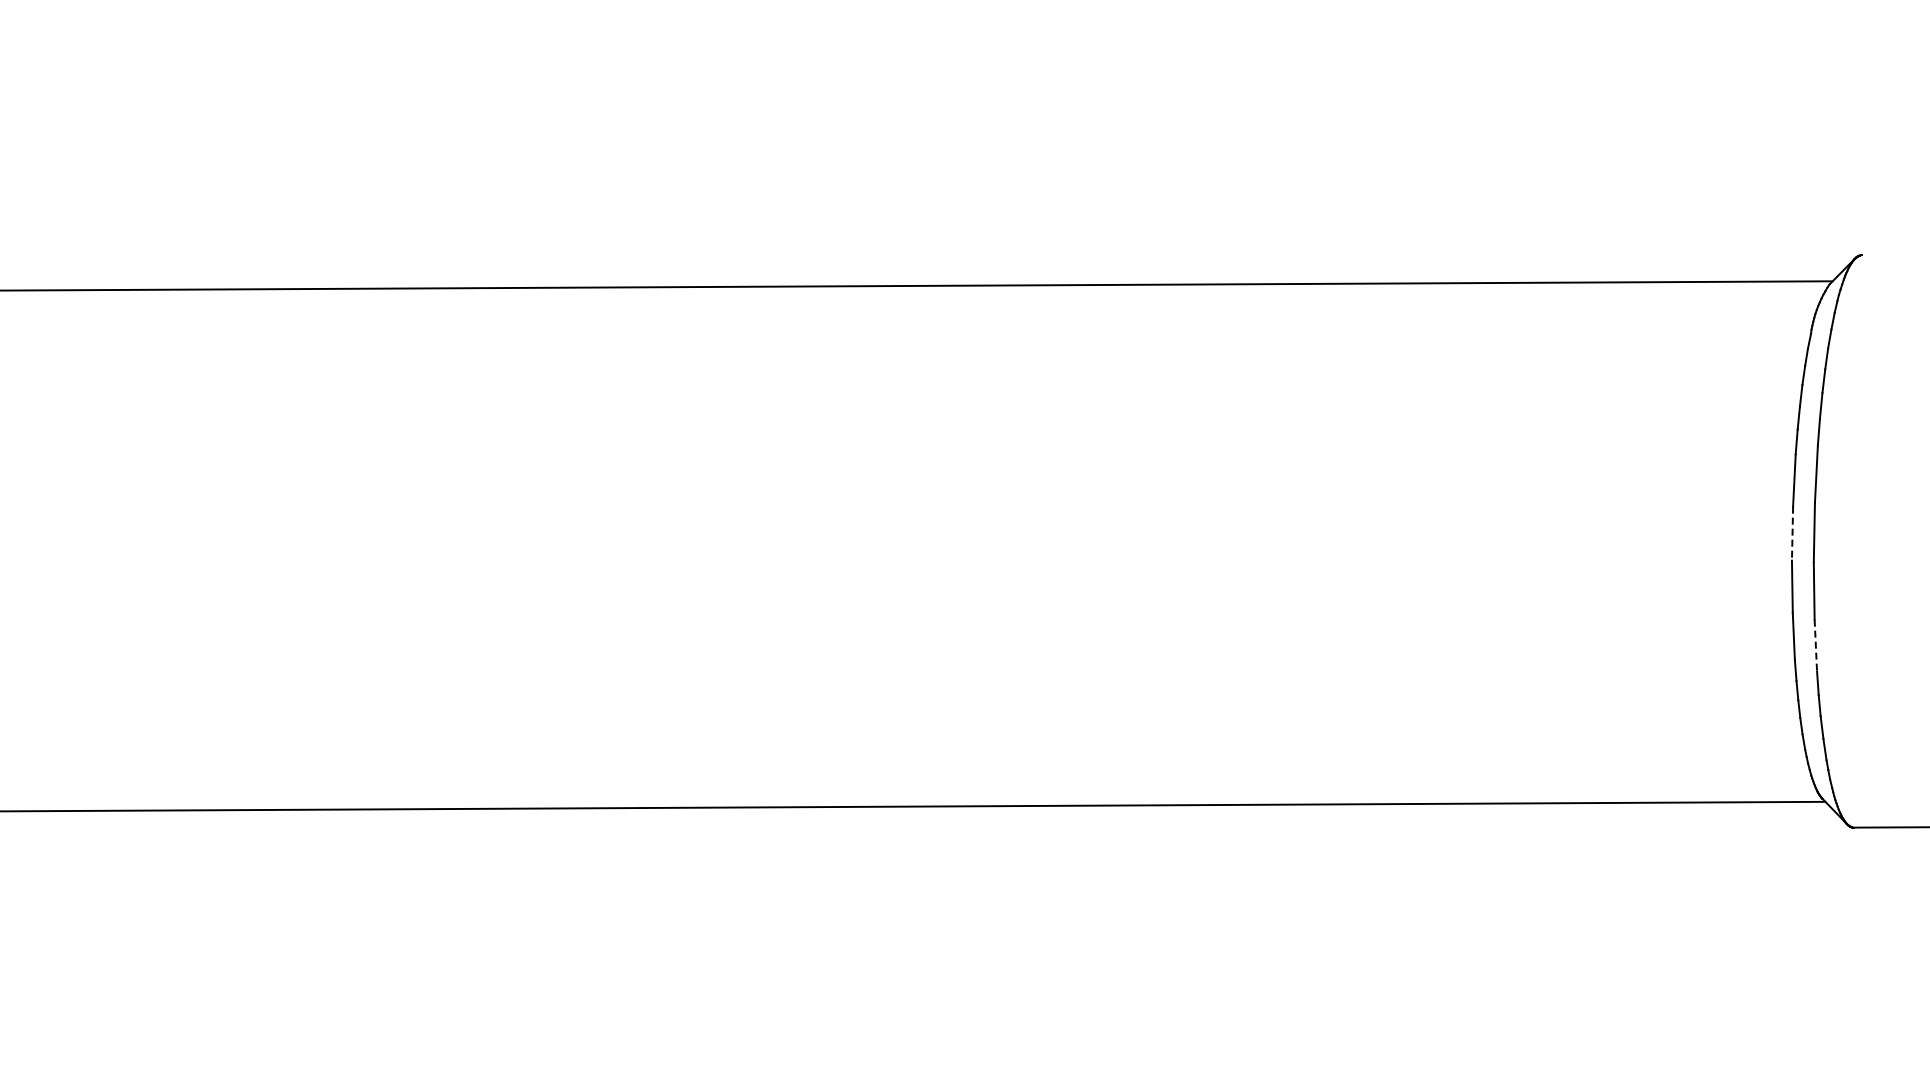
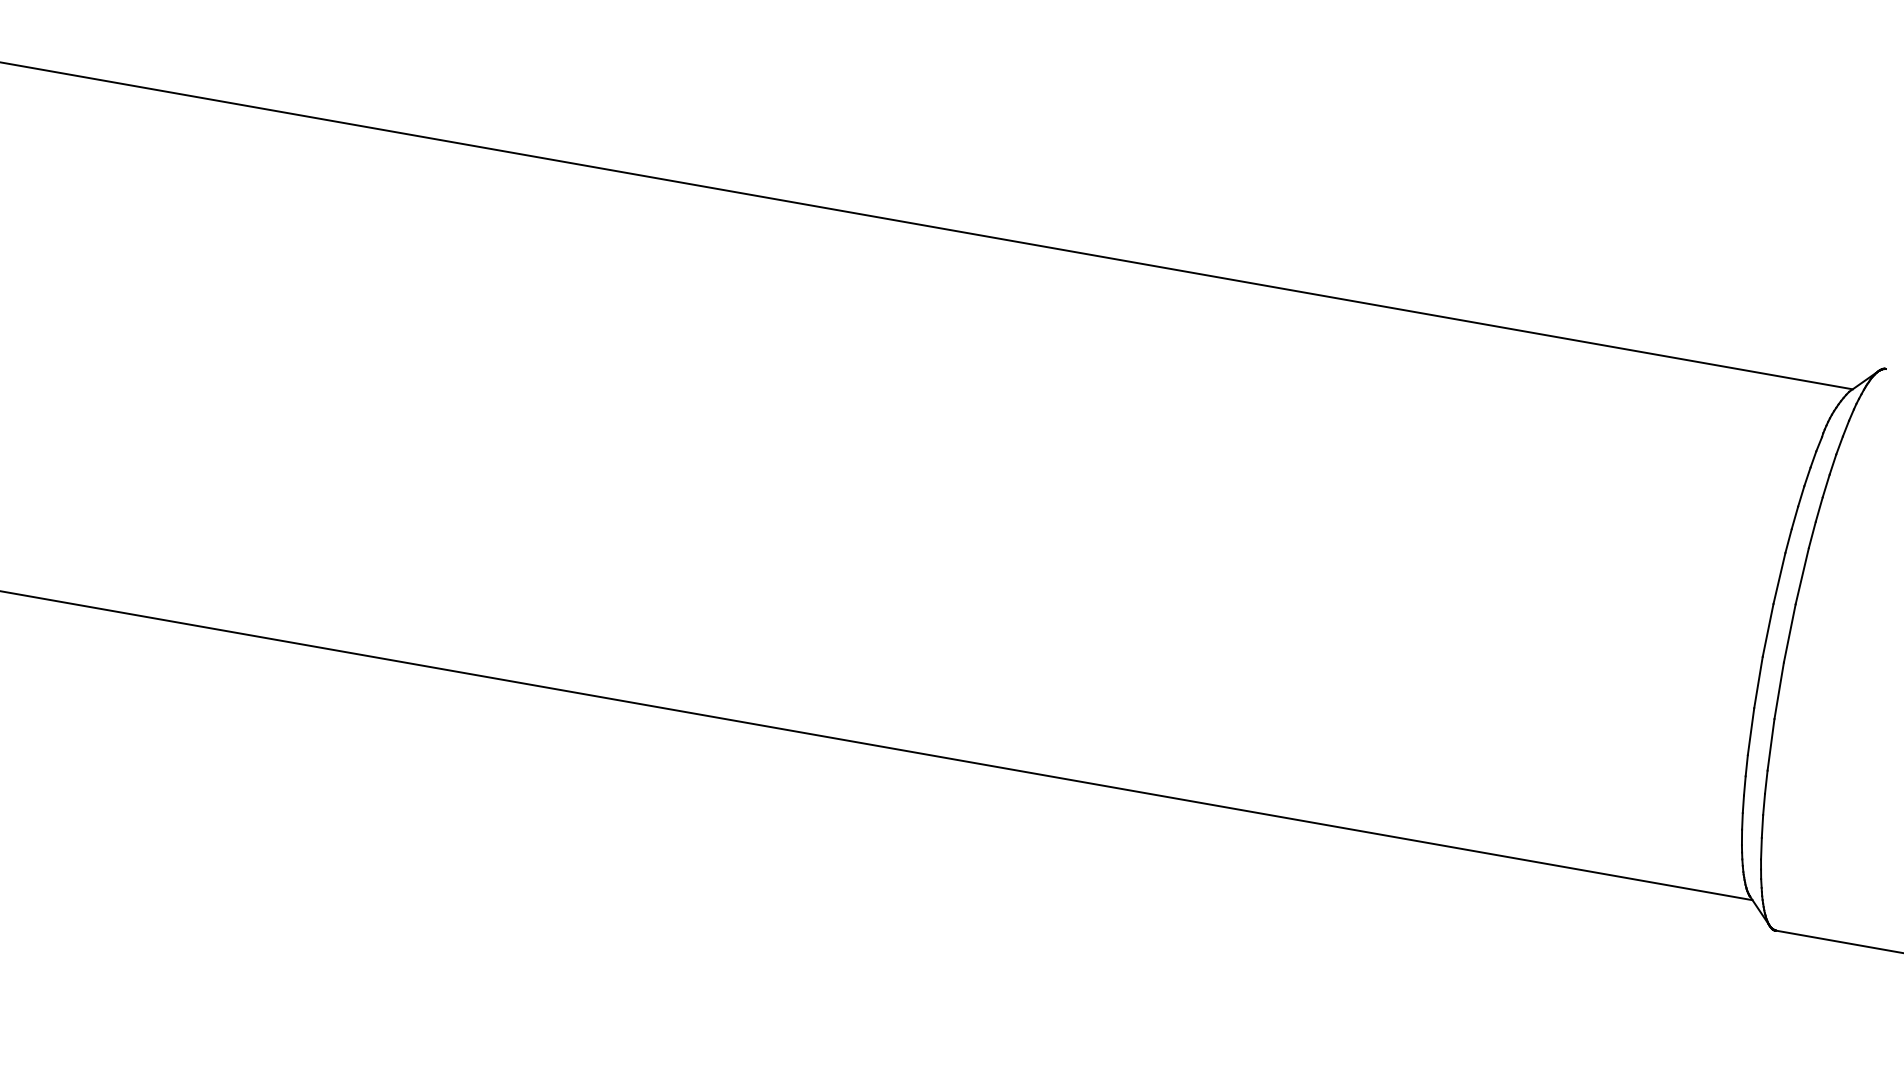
line: (1792, 533) -> (1768, 630), dashed -> solid
line: (1815, 646) -> (1770, 745), dashed -> solid

